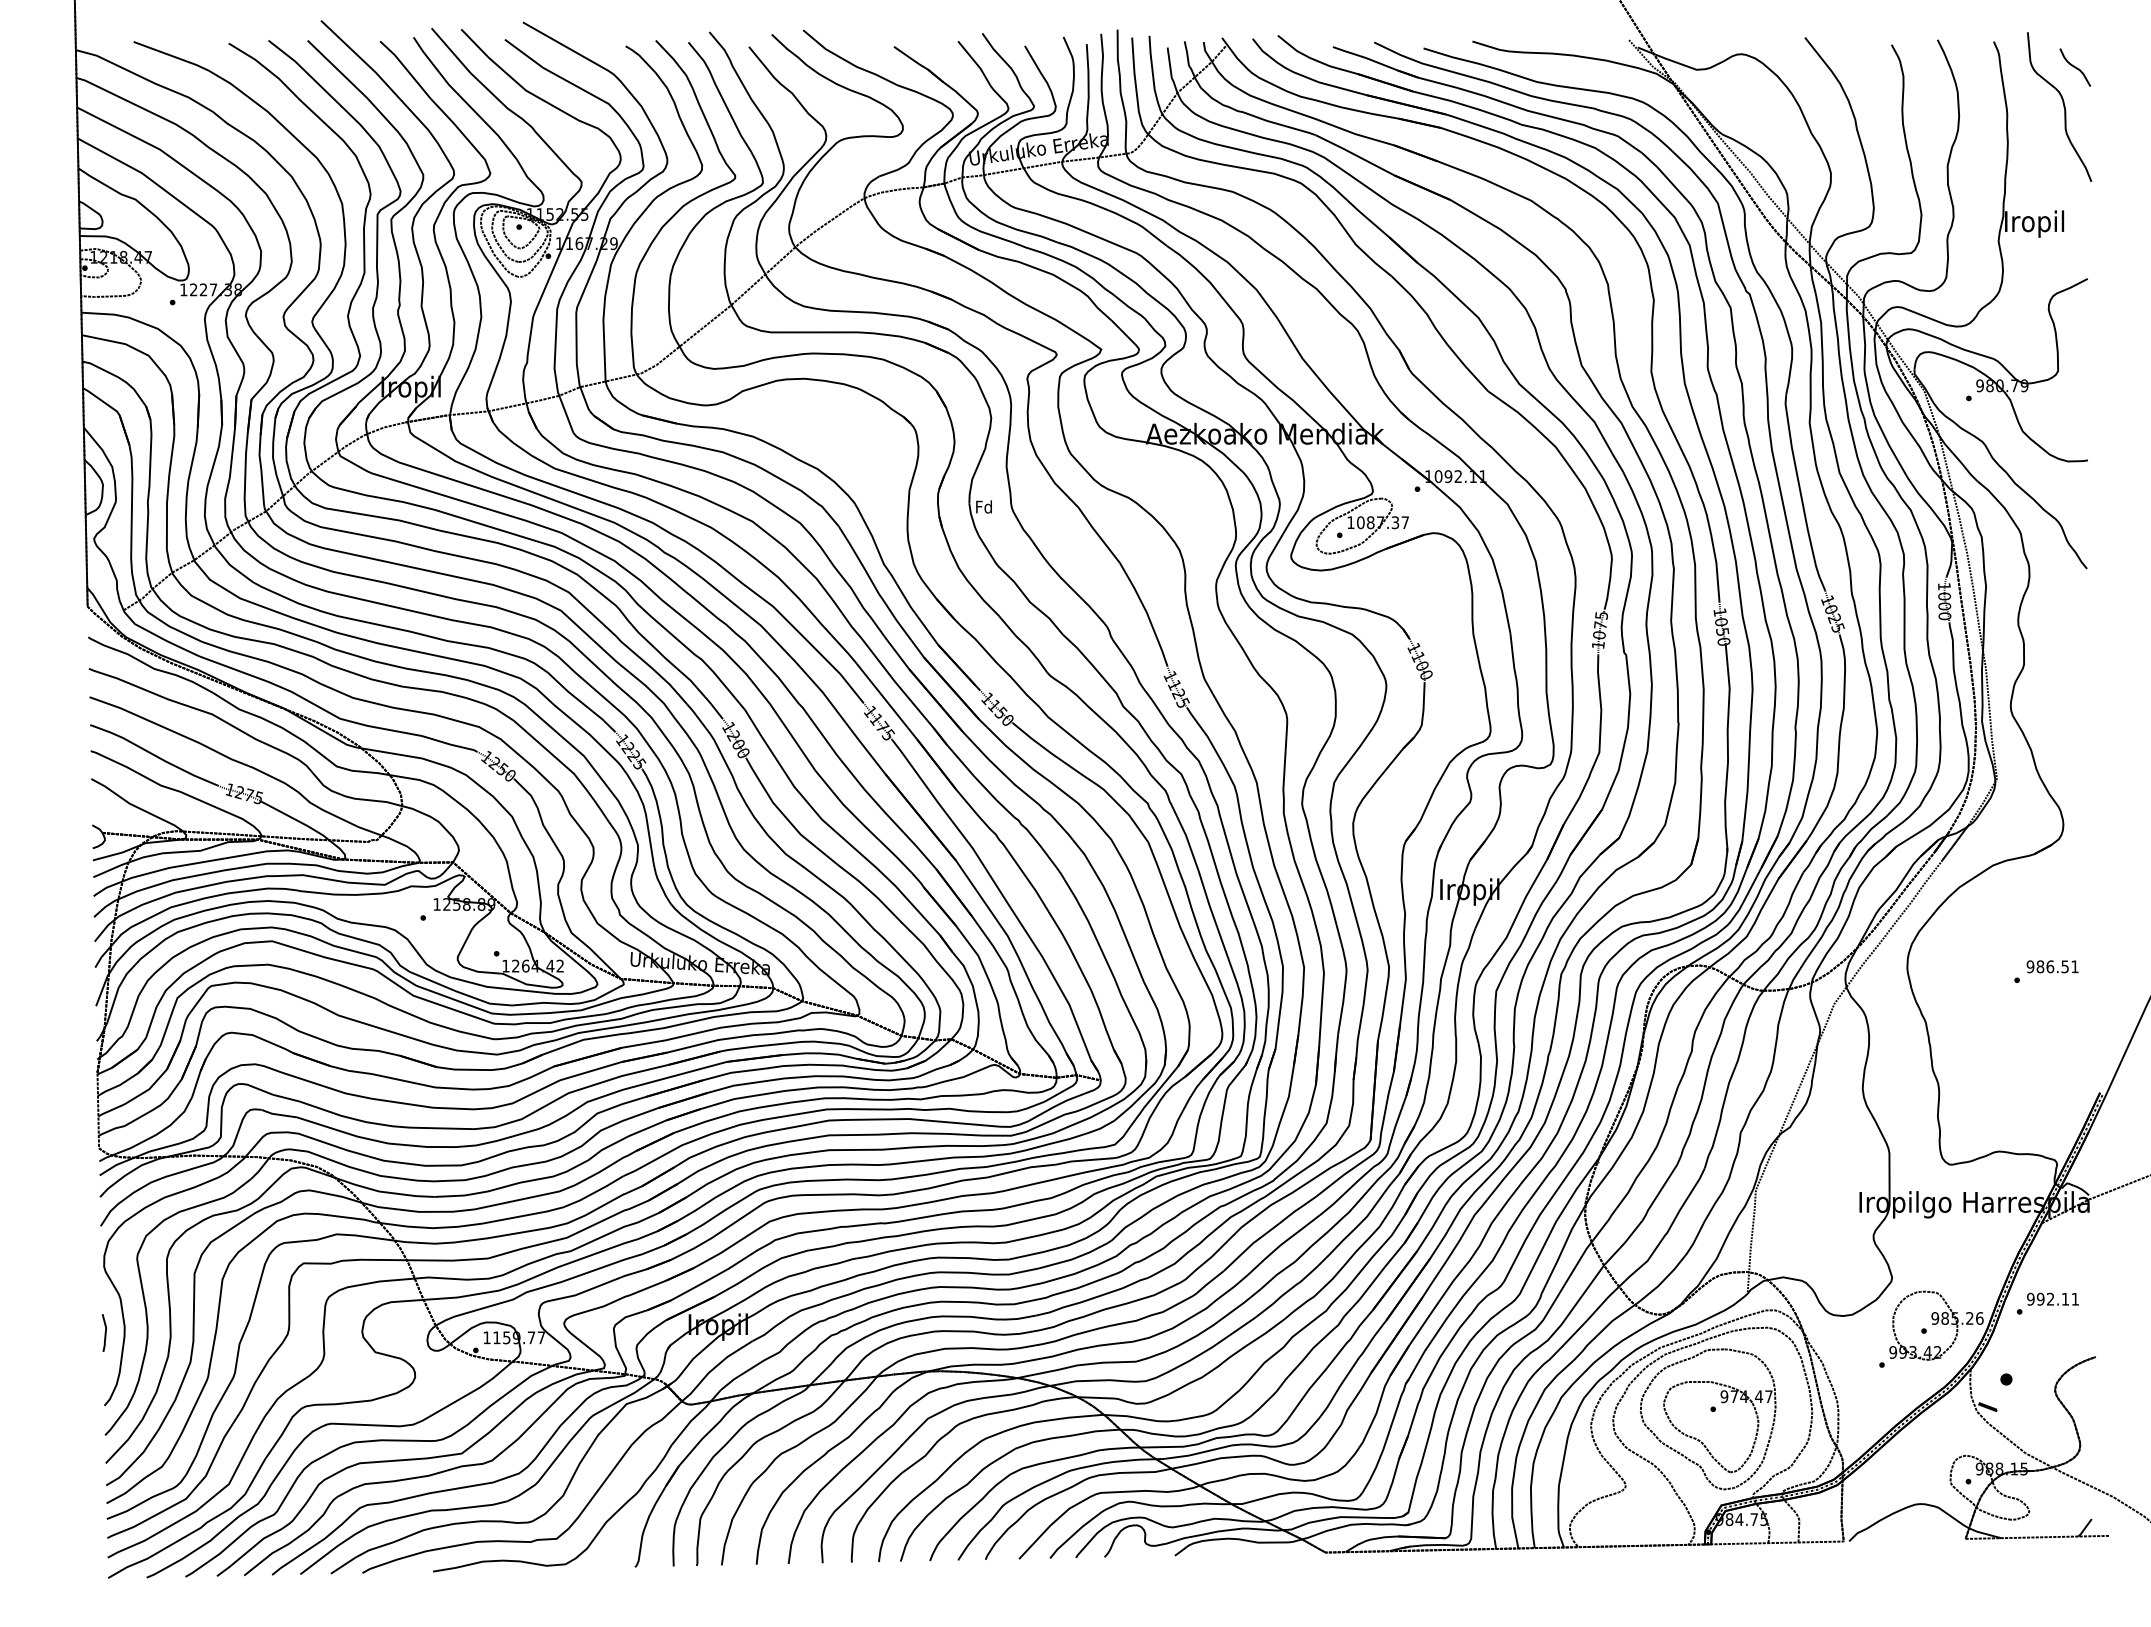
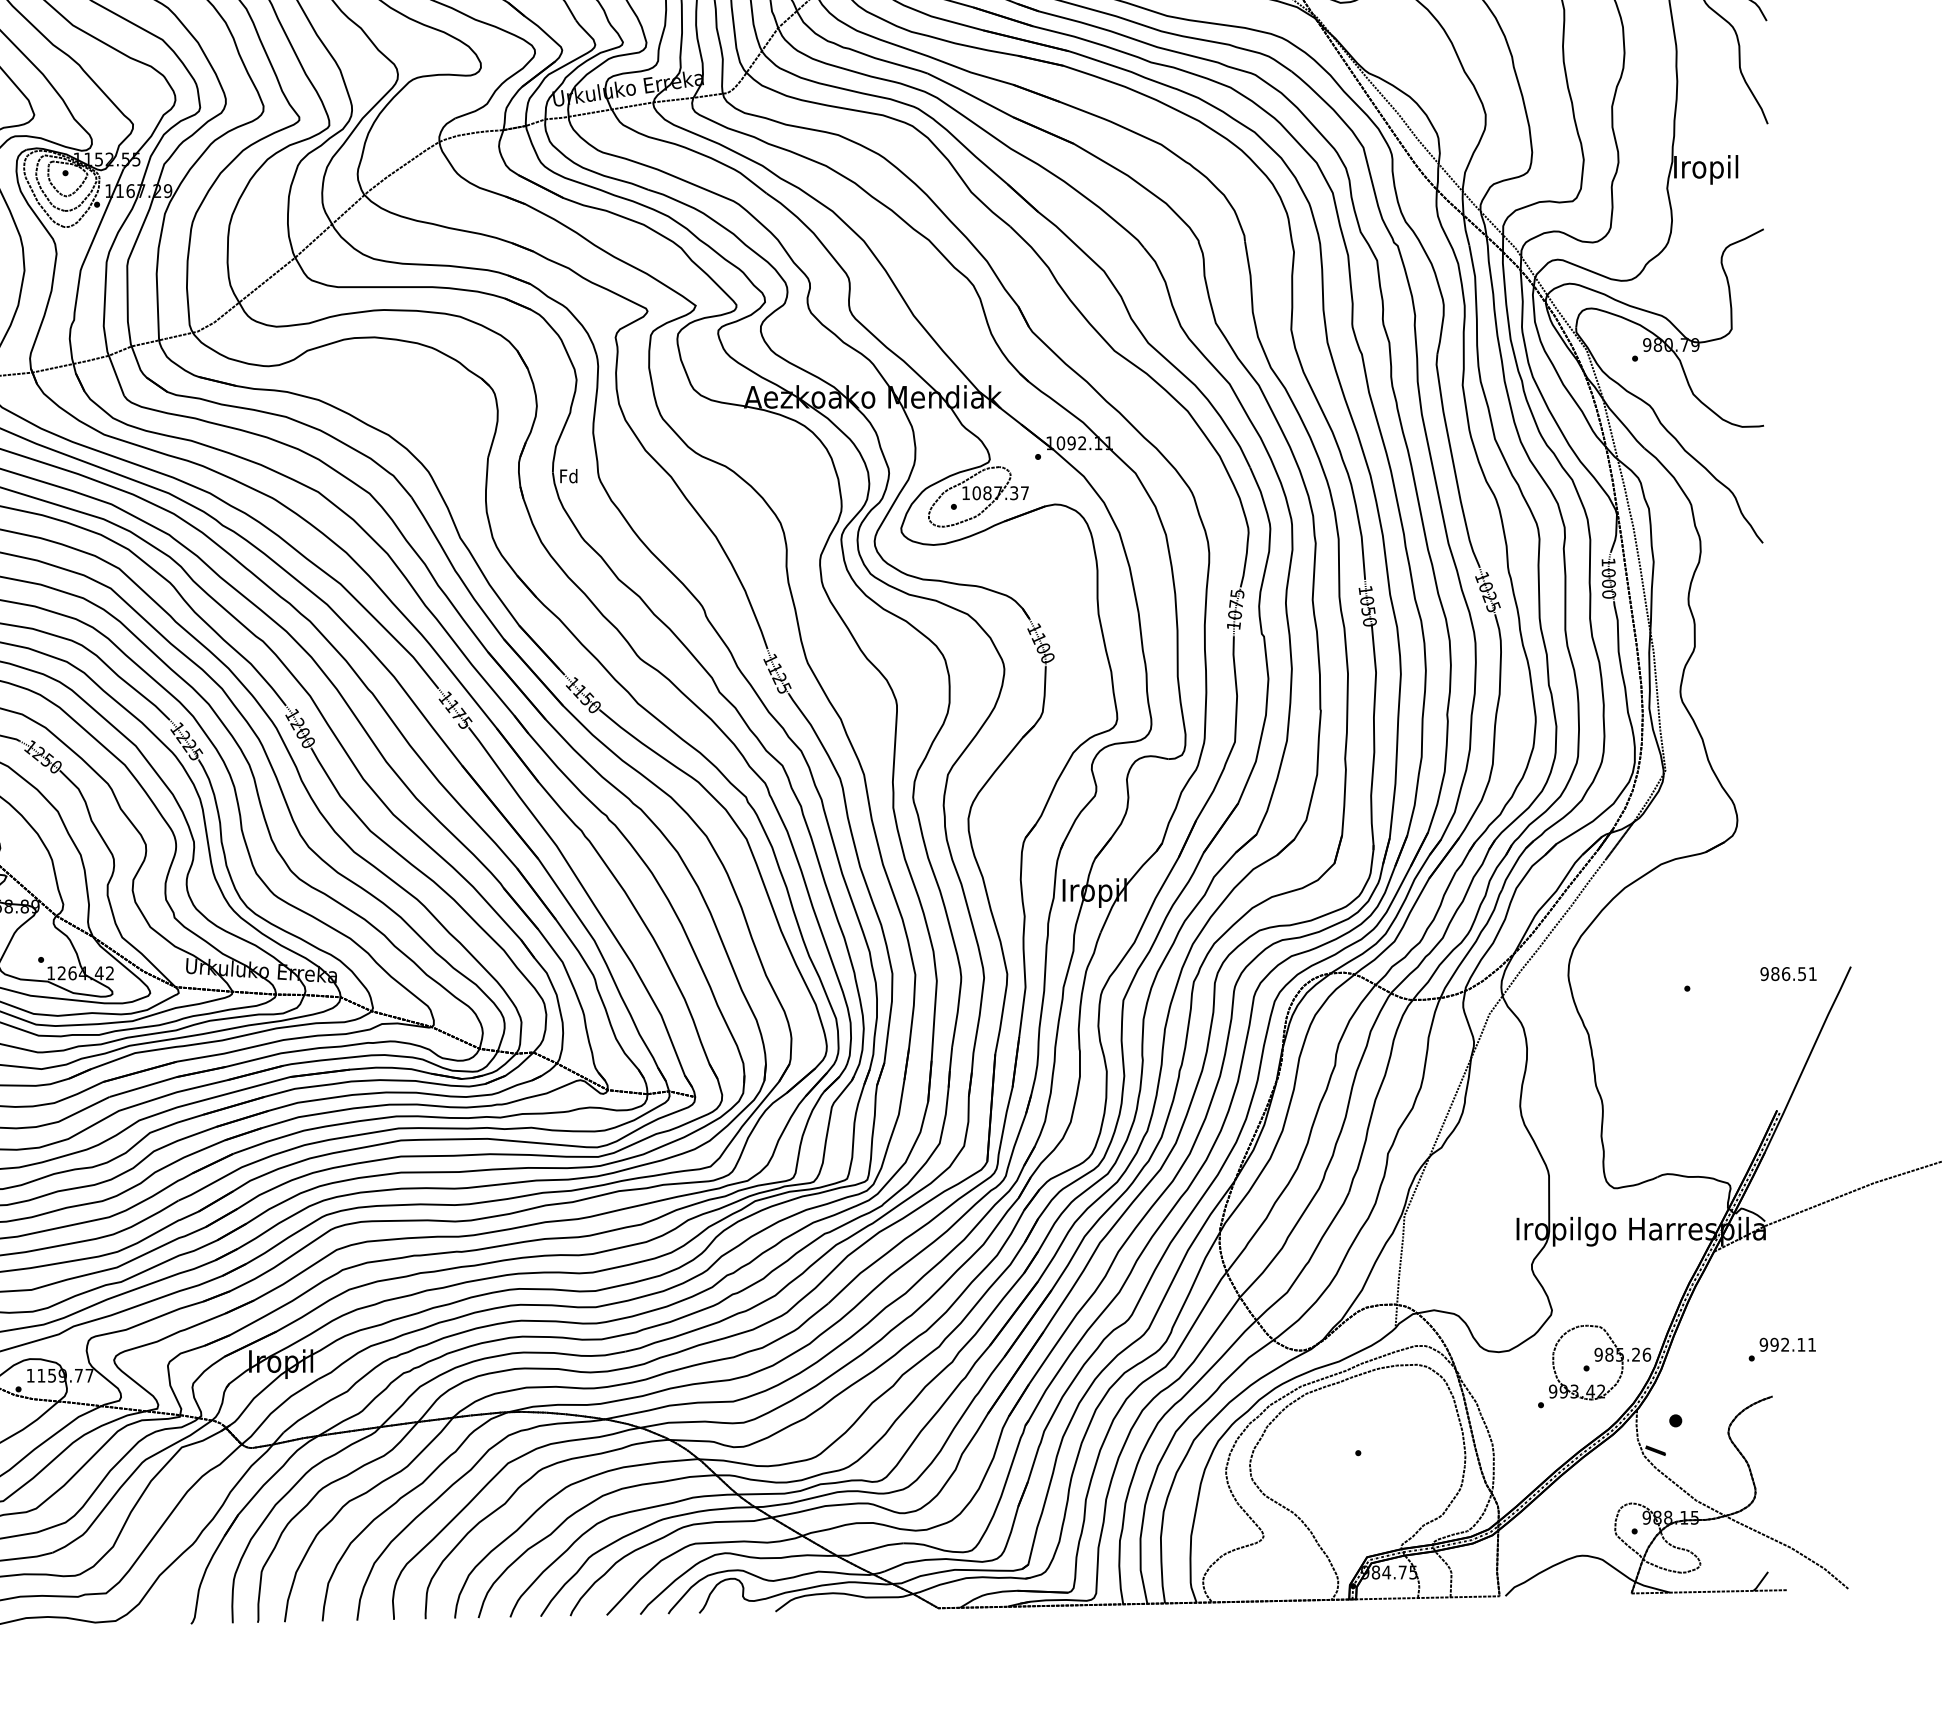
text: (2052, 966) -> (1788, 973), moved
text: (2047, 1303) -> (1781, 1349), moved
part: (1722, 1403) -> (1368, 1446), removed

